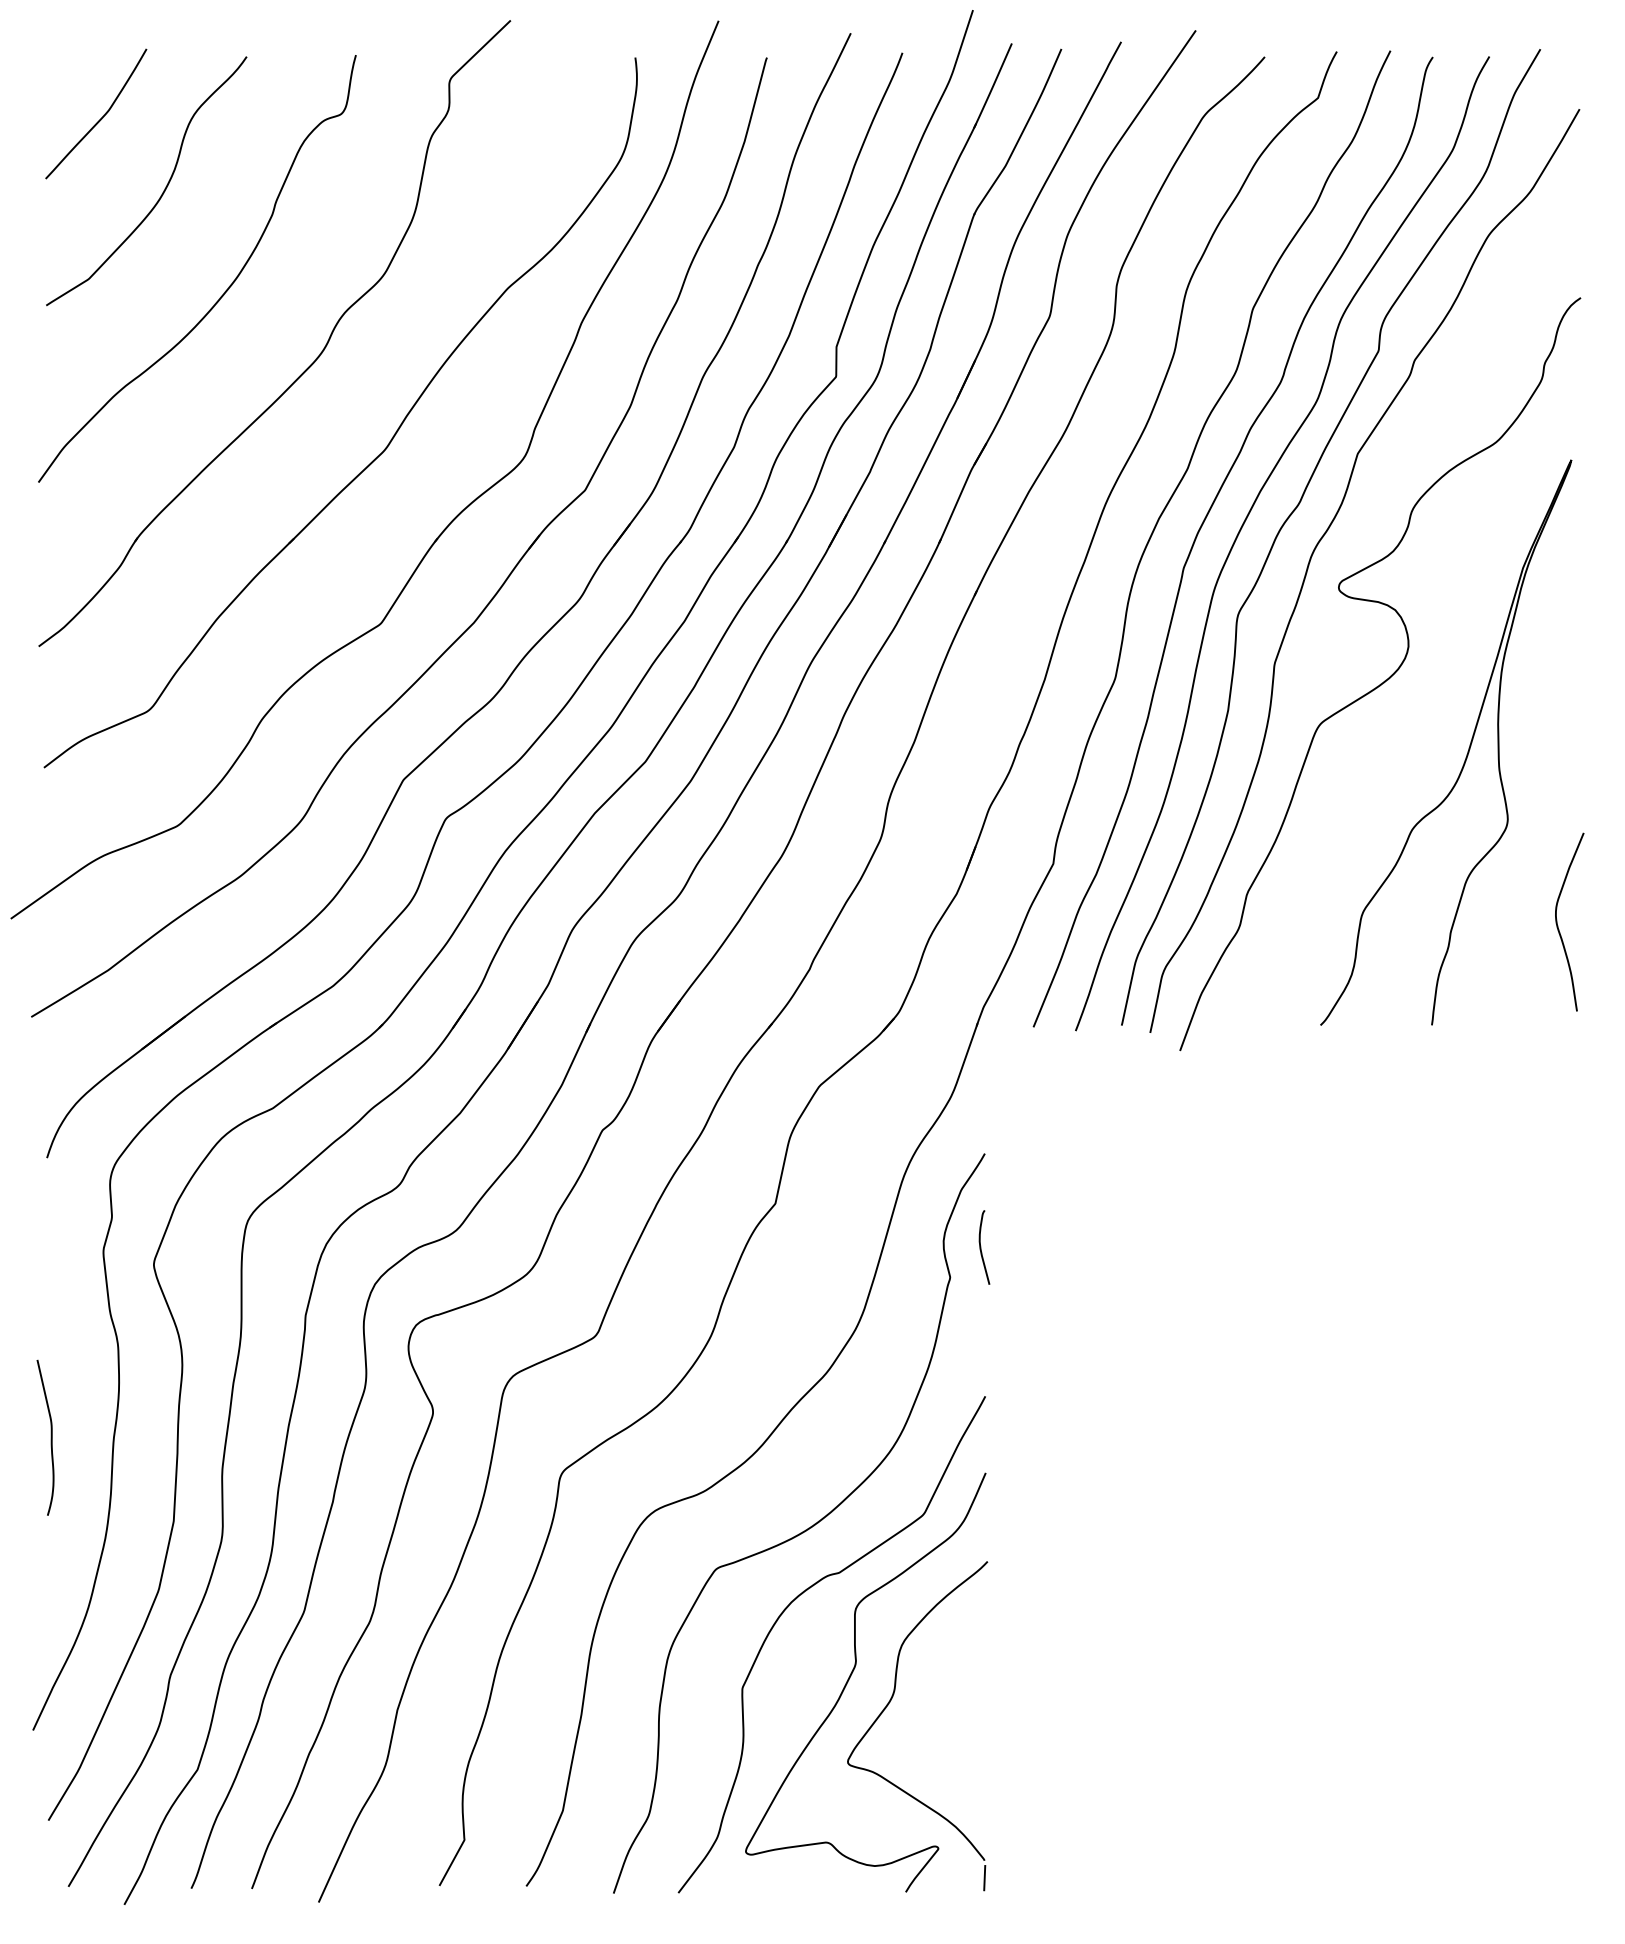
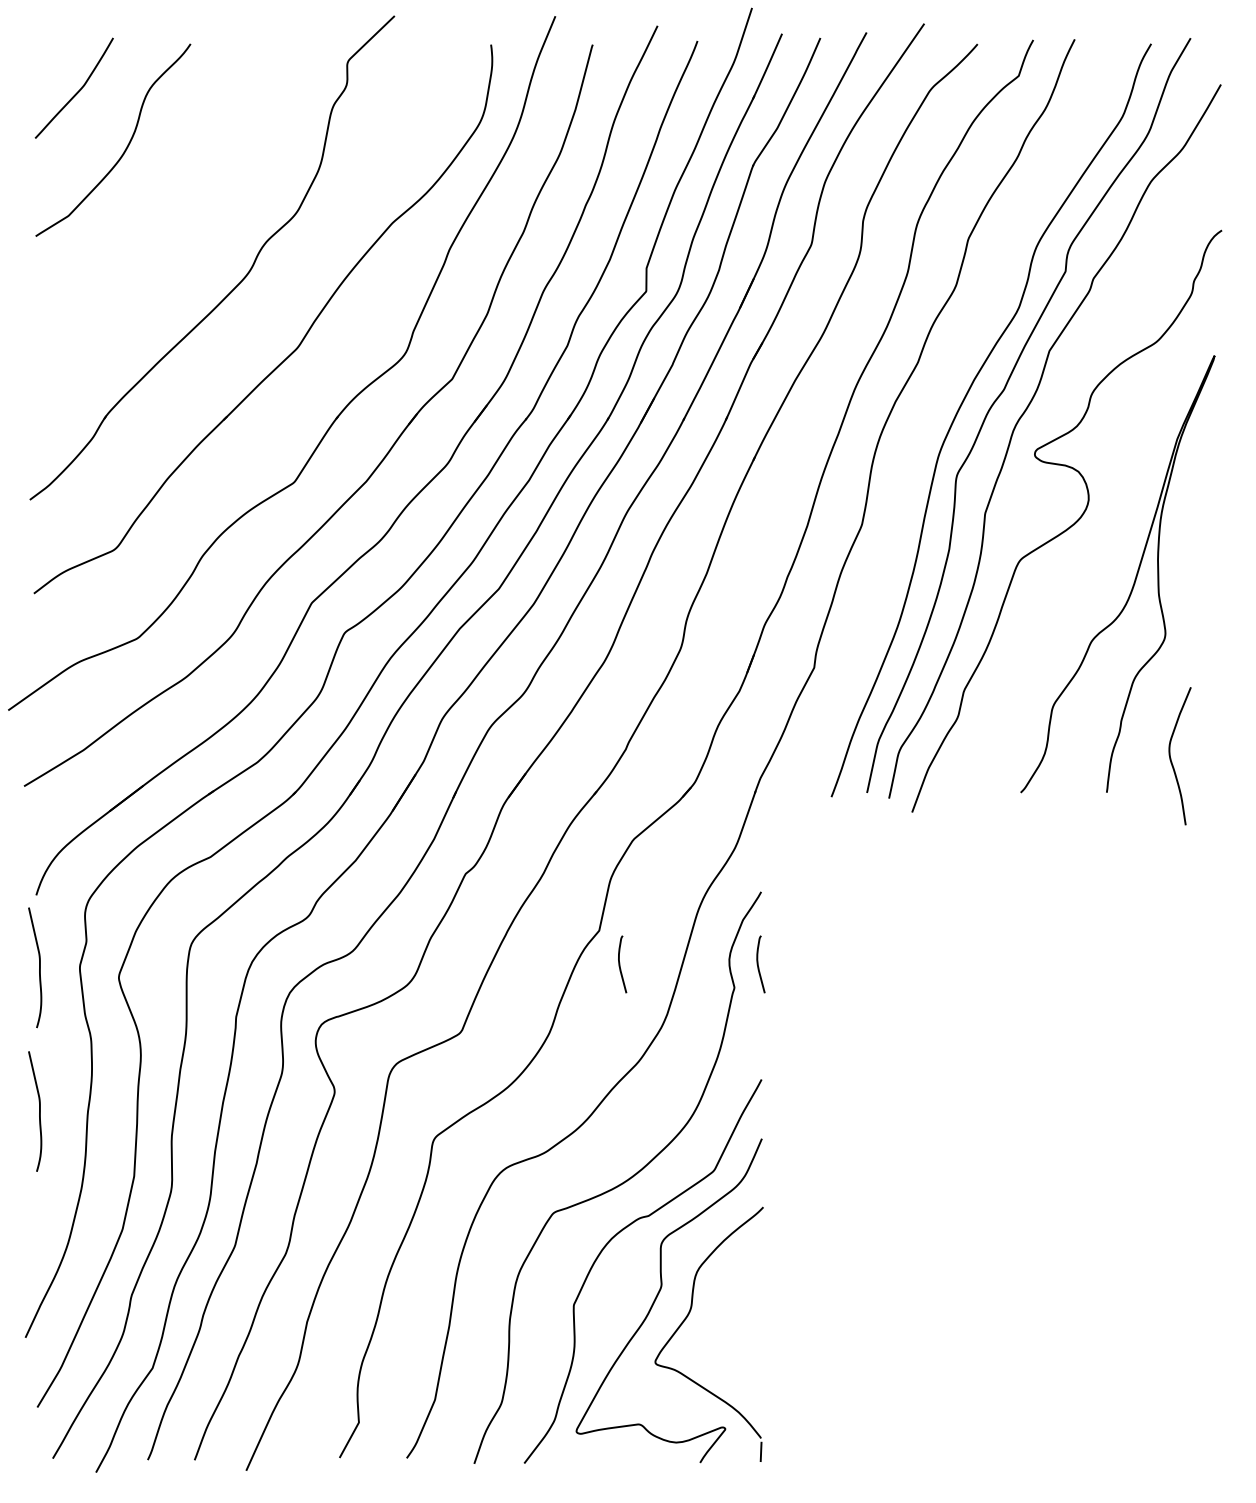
curve: (224, 291) -> (173, 225), removed
curve: (1202, 526) -> (929, 407), removed
curve: (1558, 925) -> (1171, 758), moved
curve: (802, 1247) -> (620, 964), added
curve: (50, 1251) -> (38, 967), added

